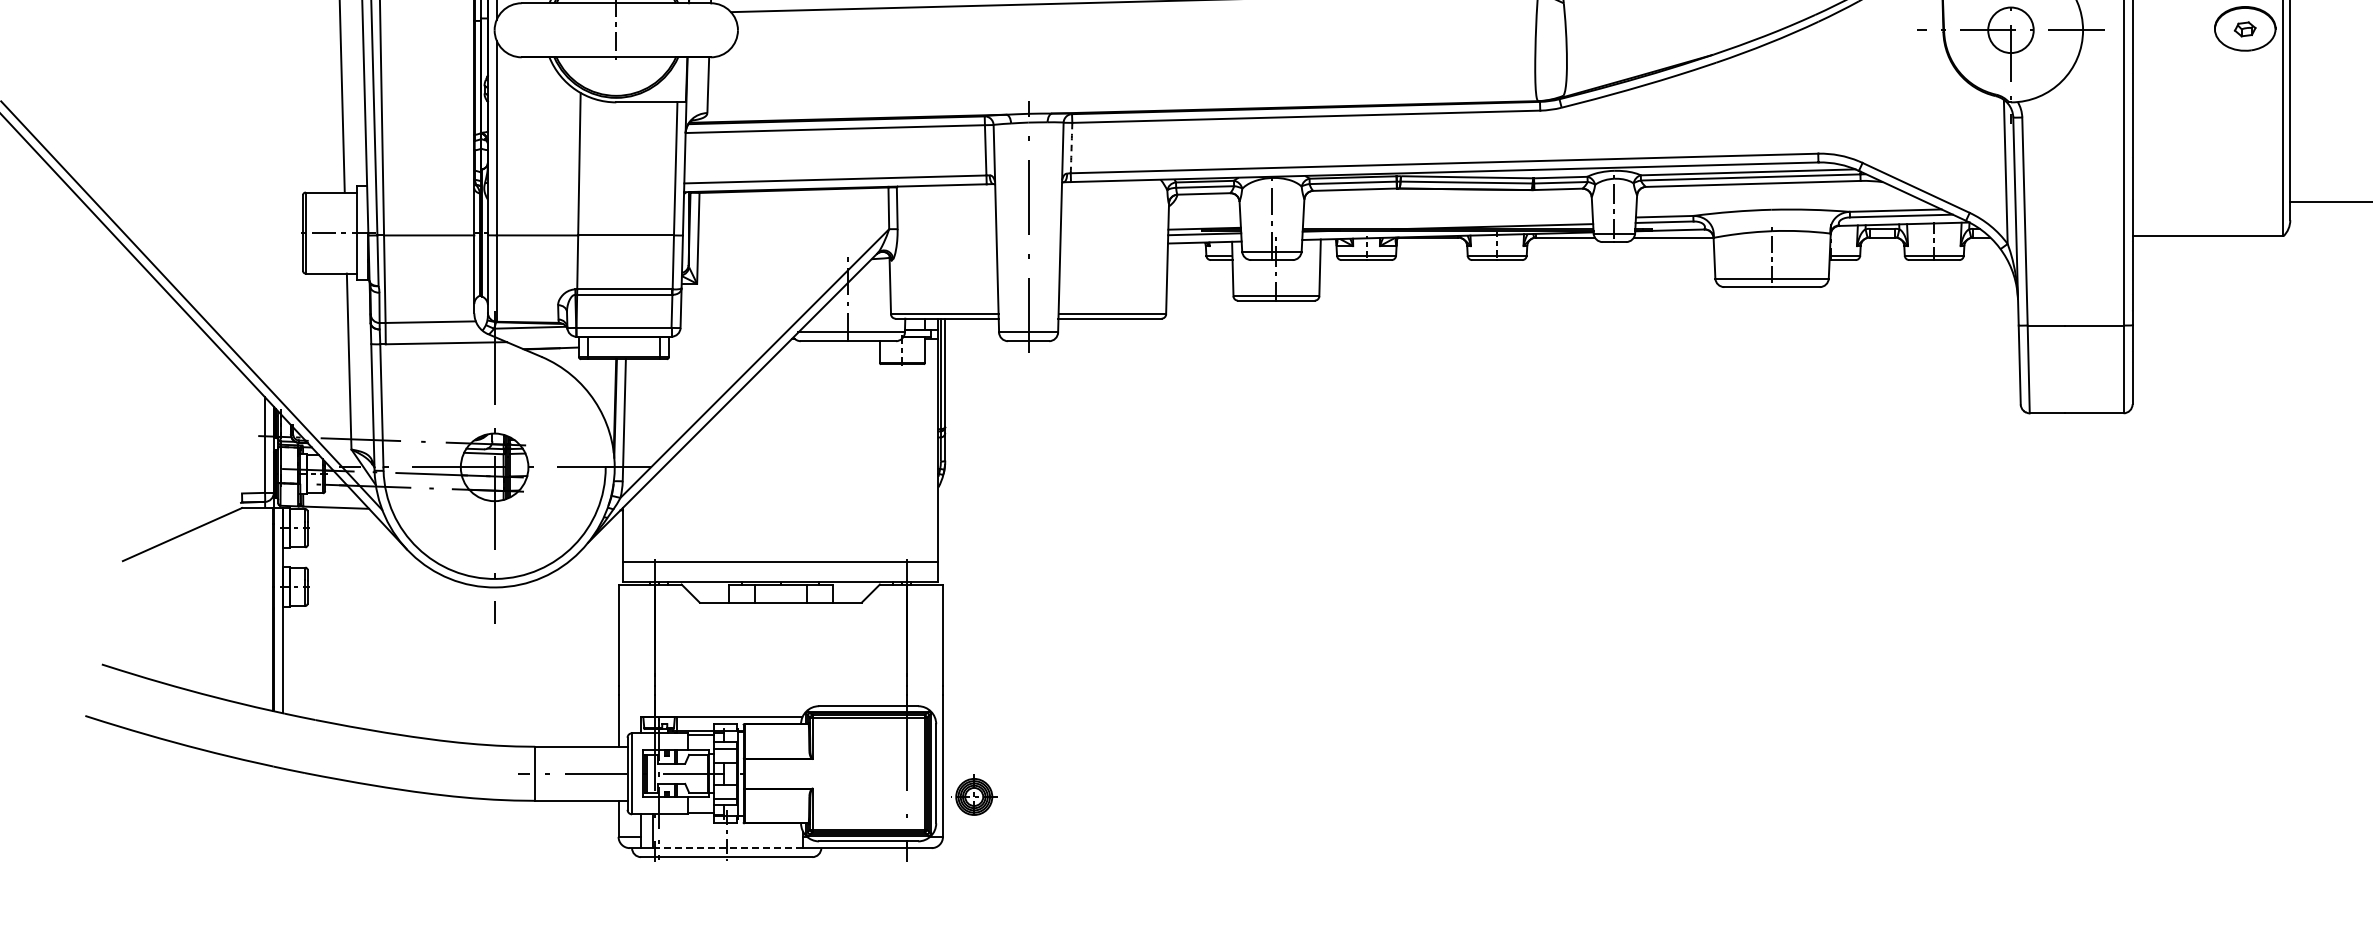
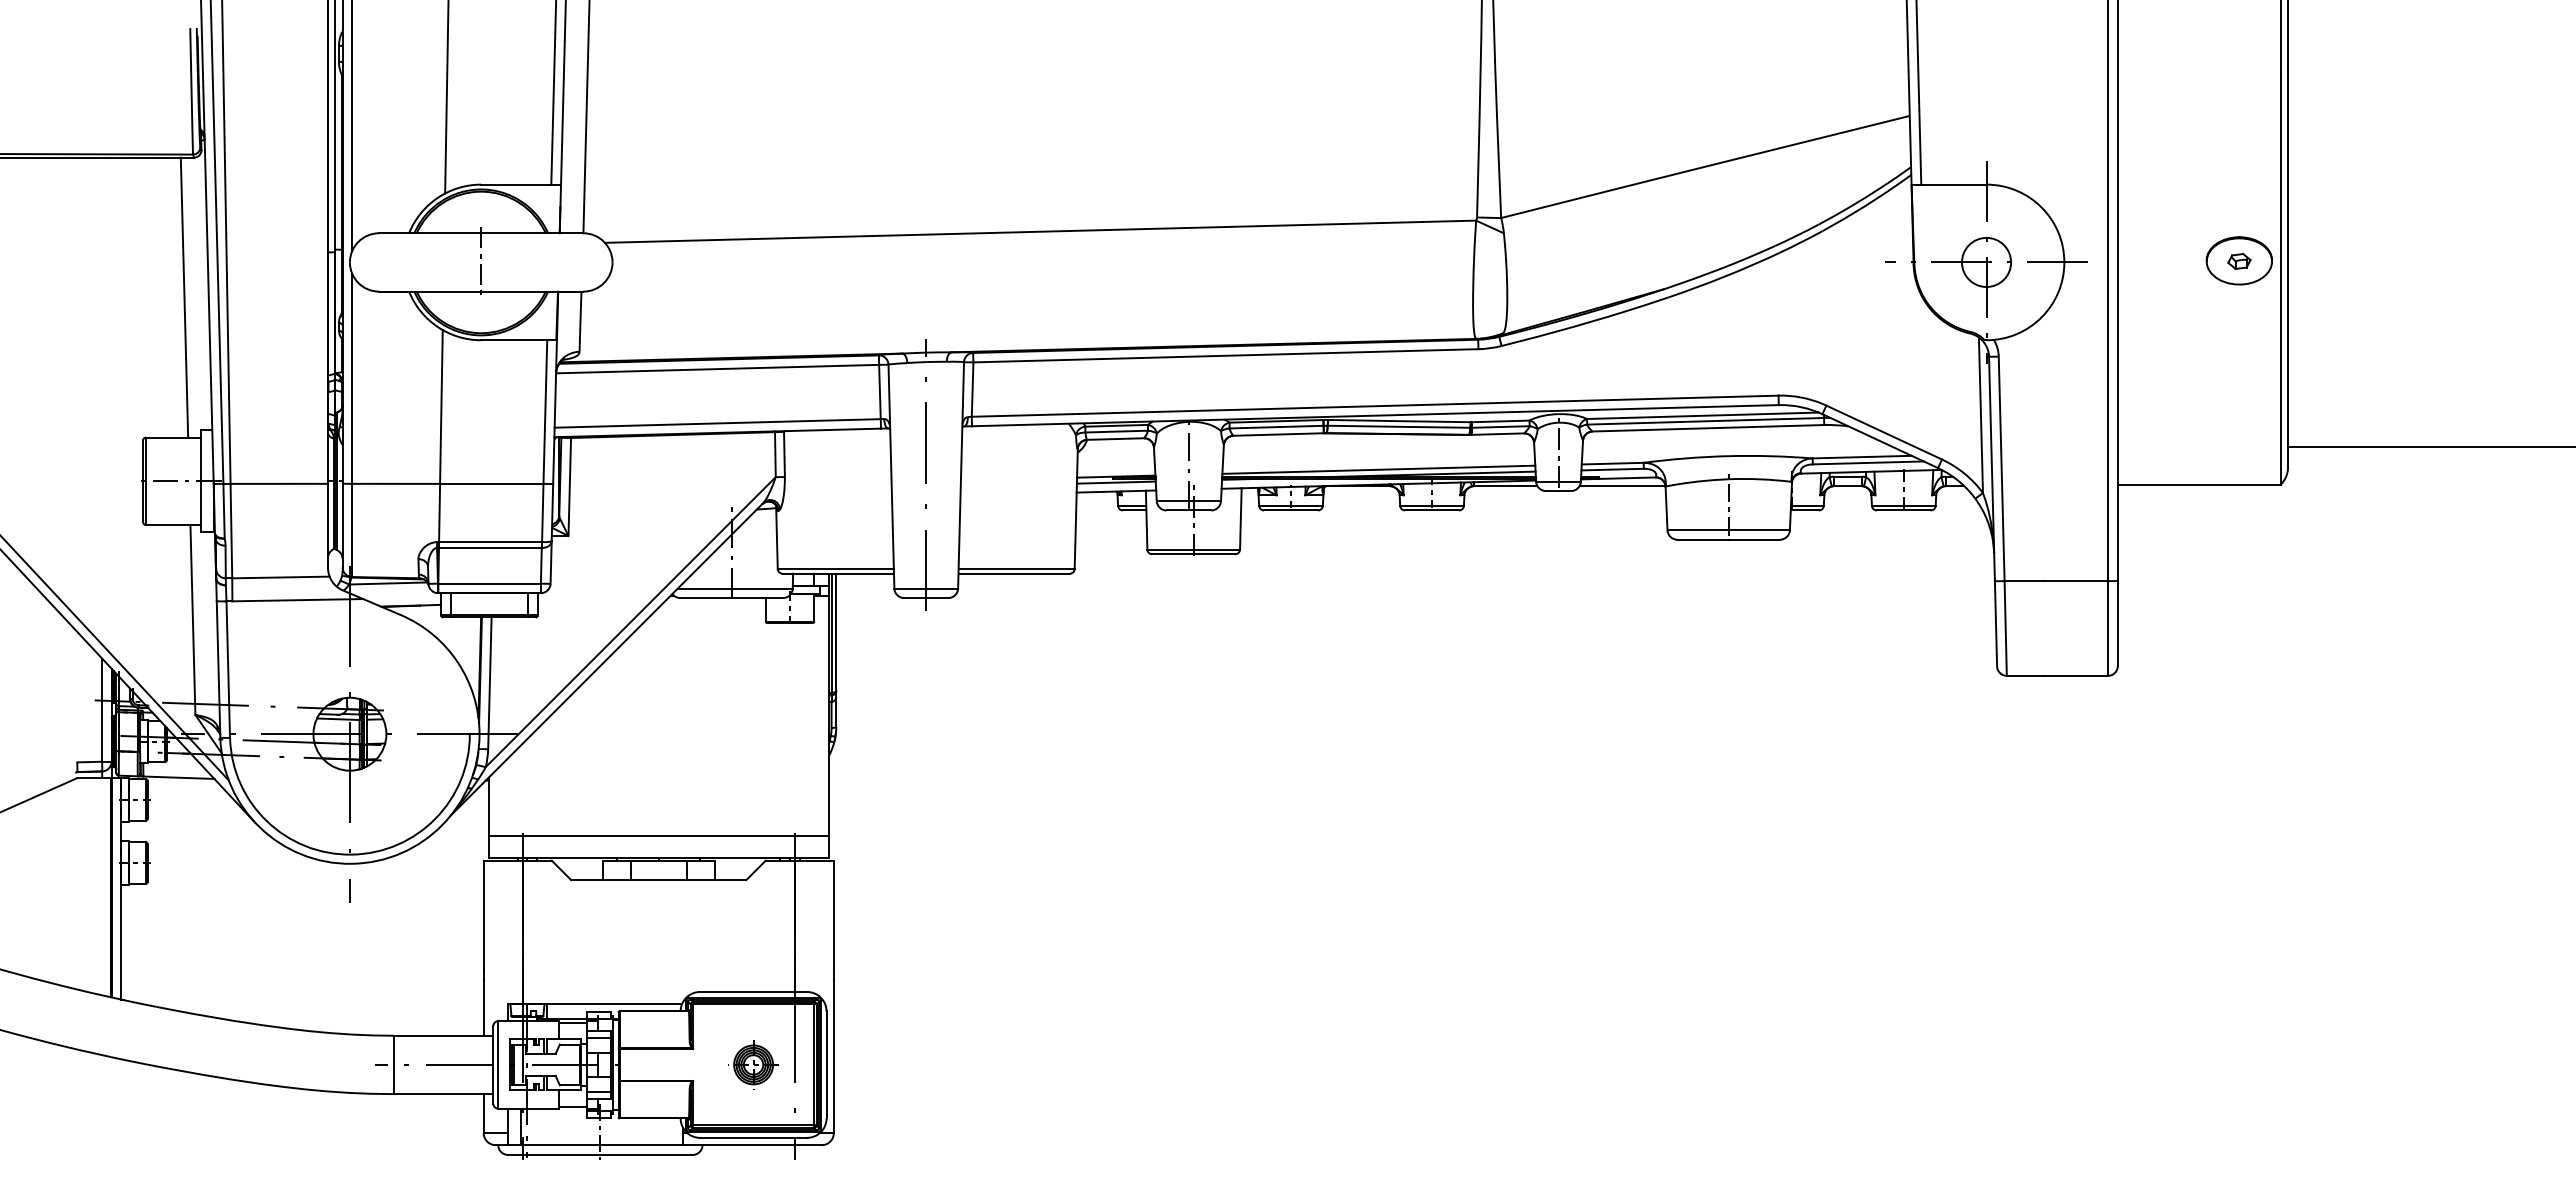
arc: (1071, 148) -> (972, 389), dashed -> solid
line: (1447, 222) -> (1378, 469), added
part: (974, 796) -> (753, 1064), moved
line: (728, 848) -> (602, 1145), dashed -> solid

